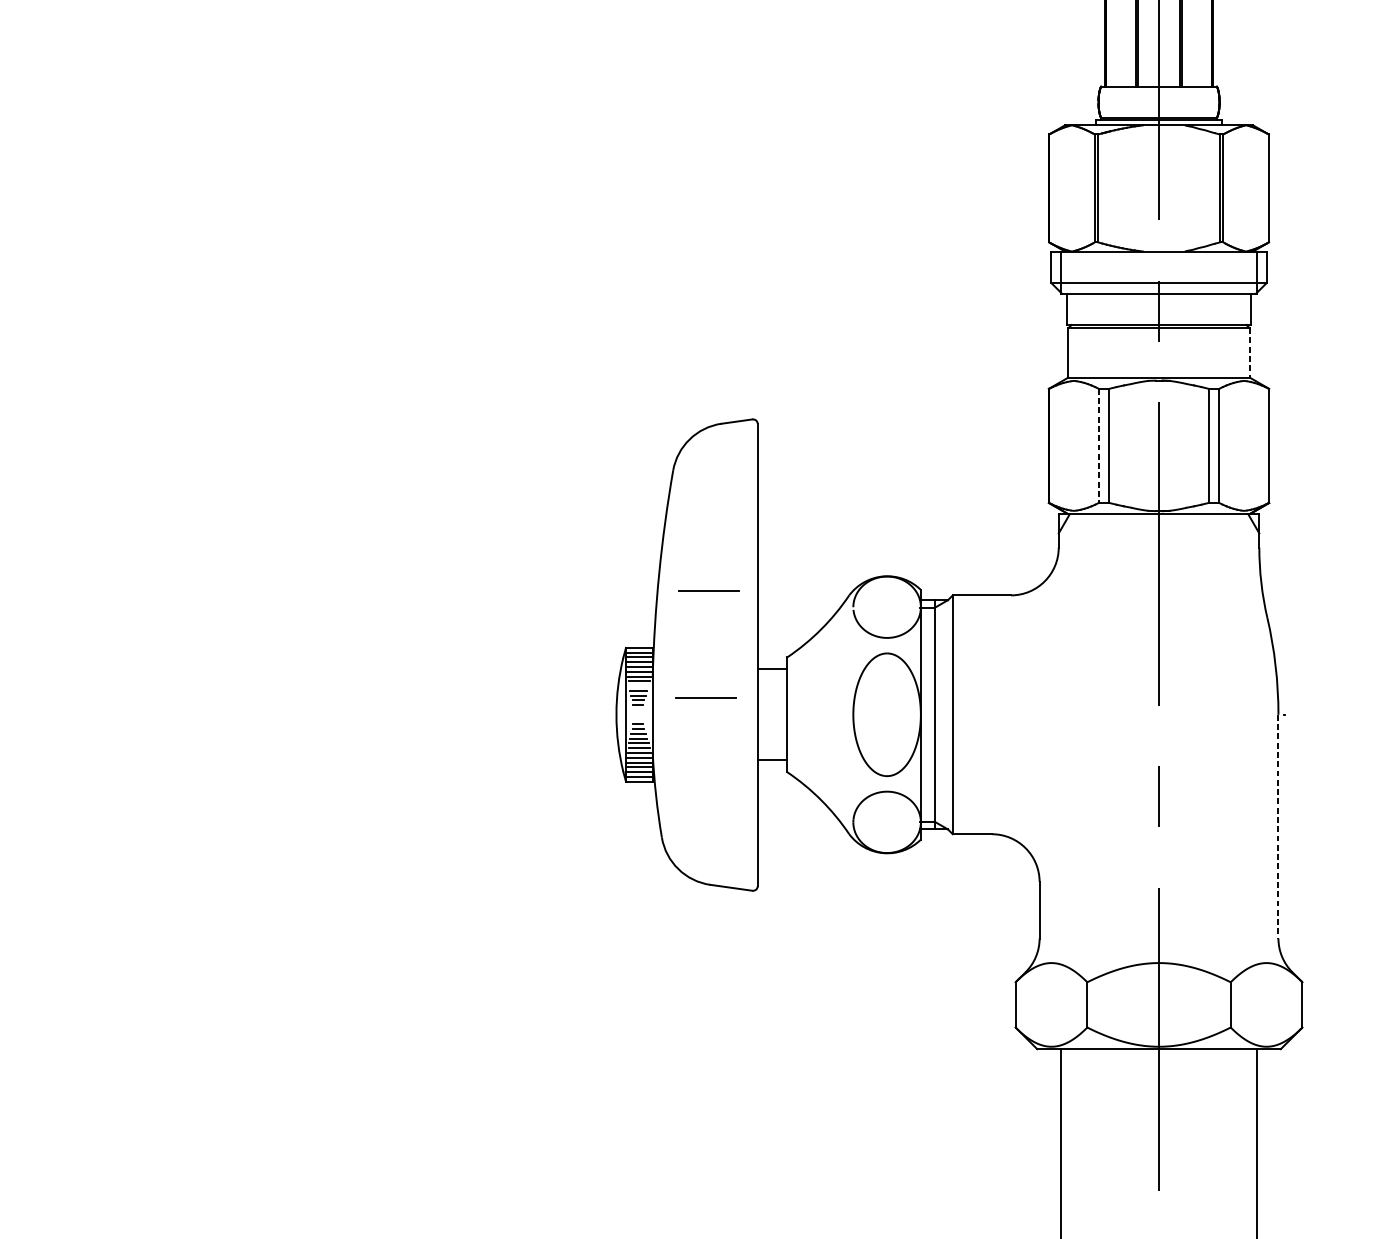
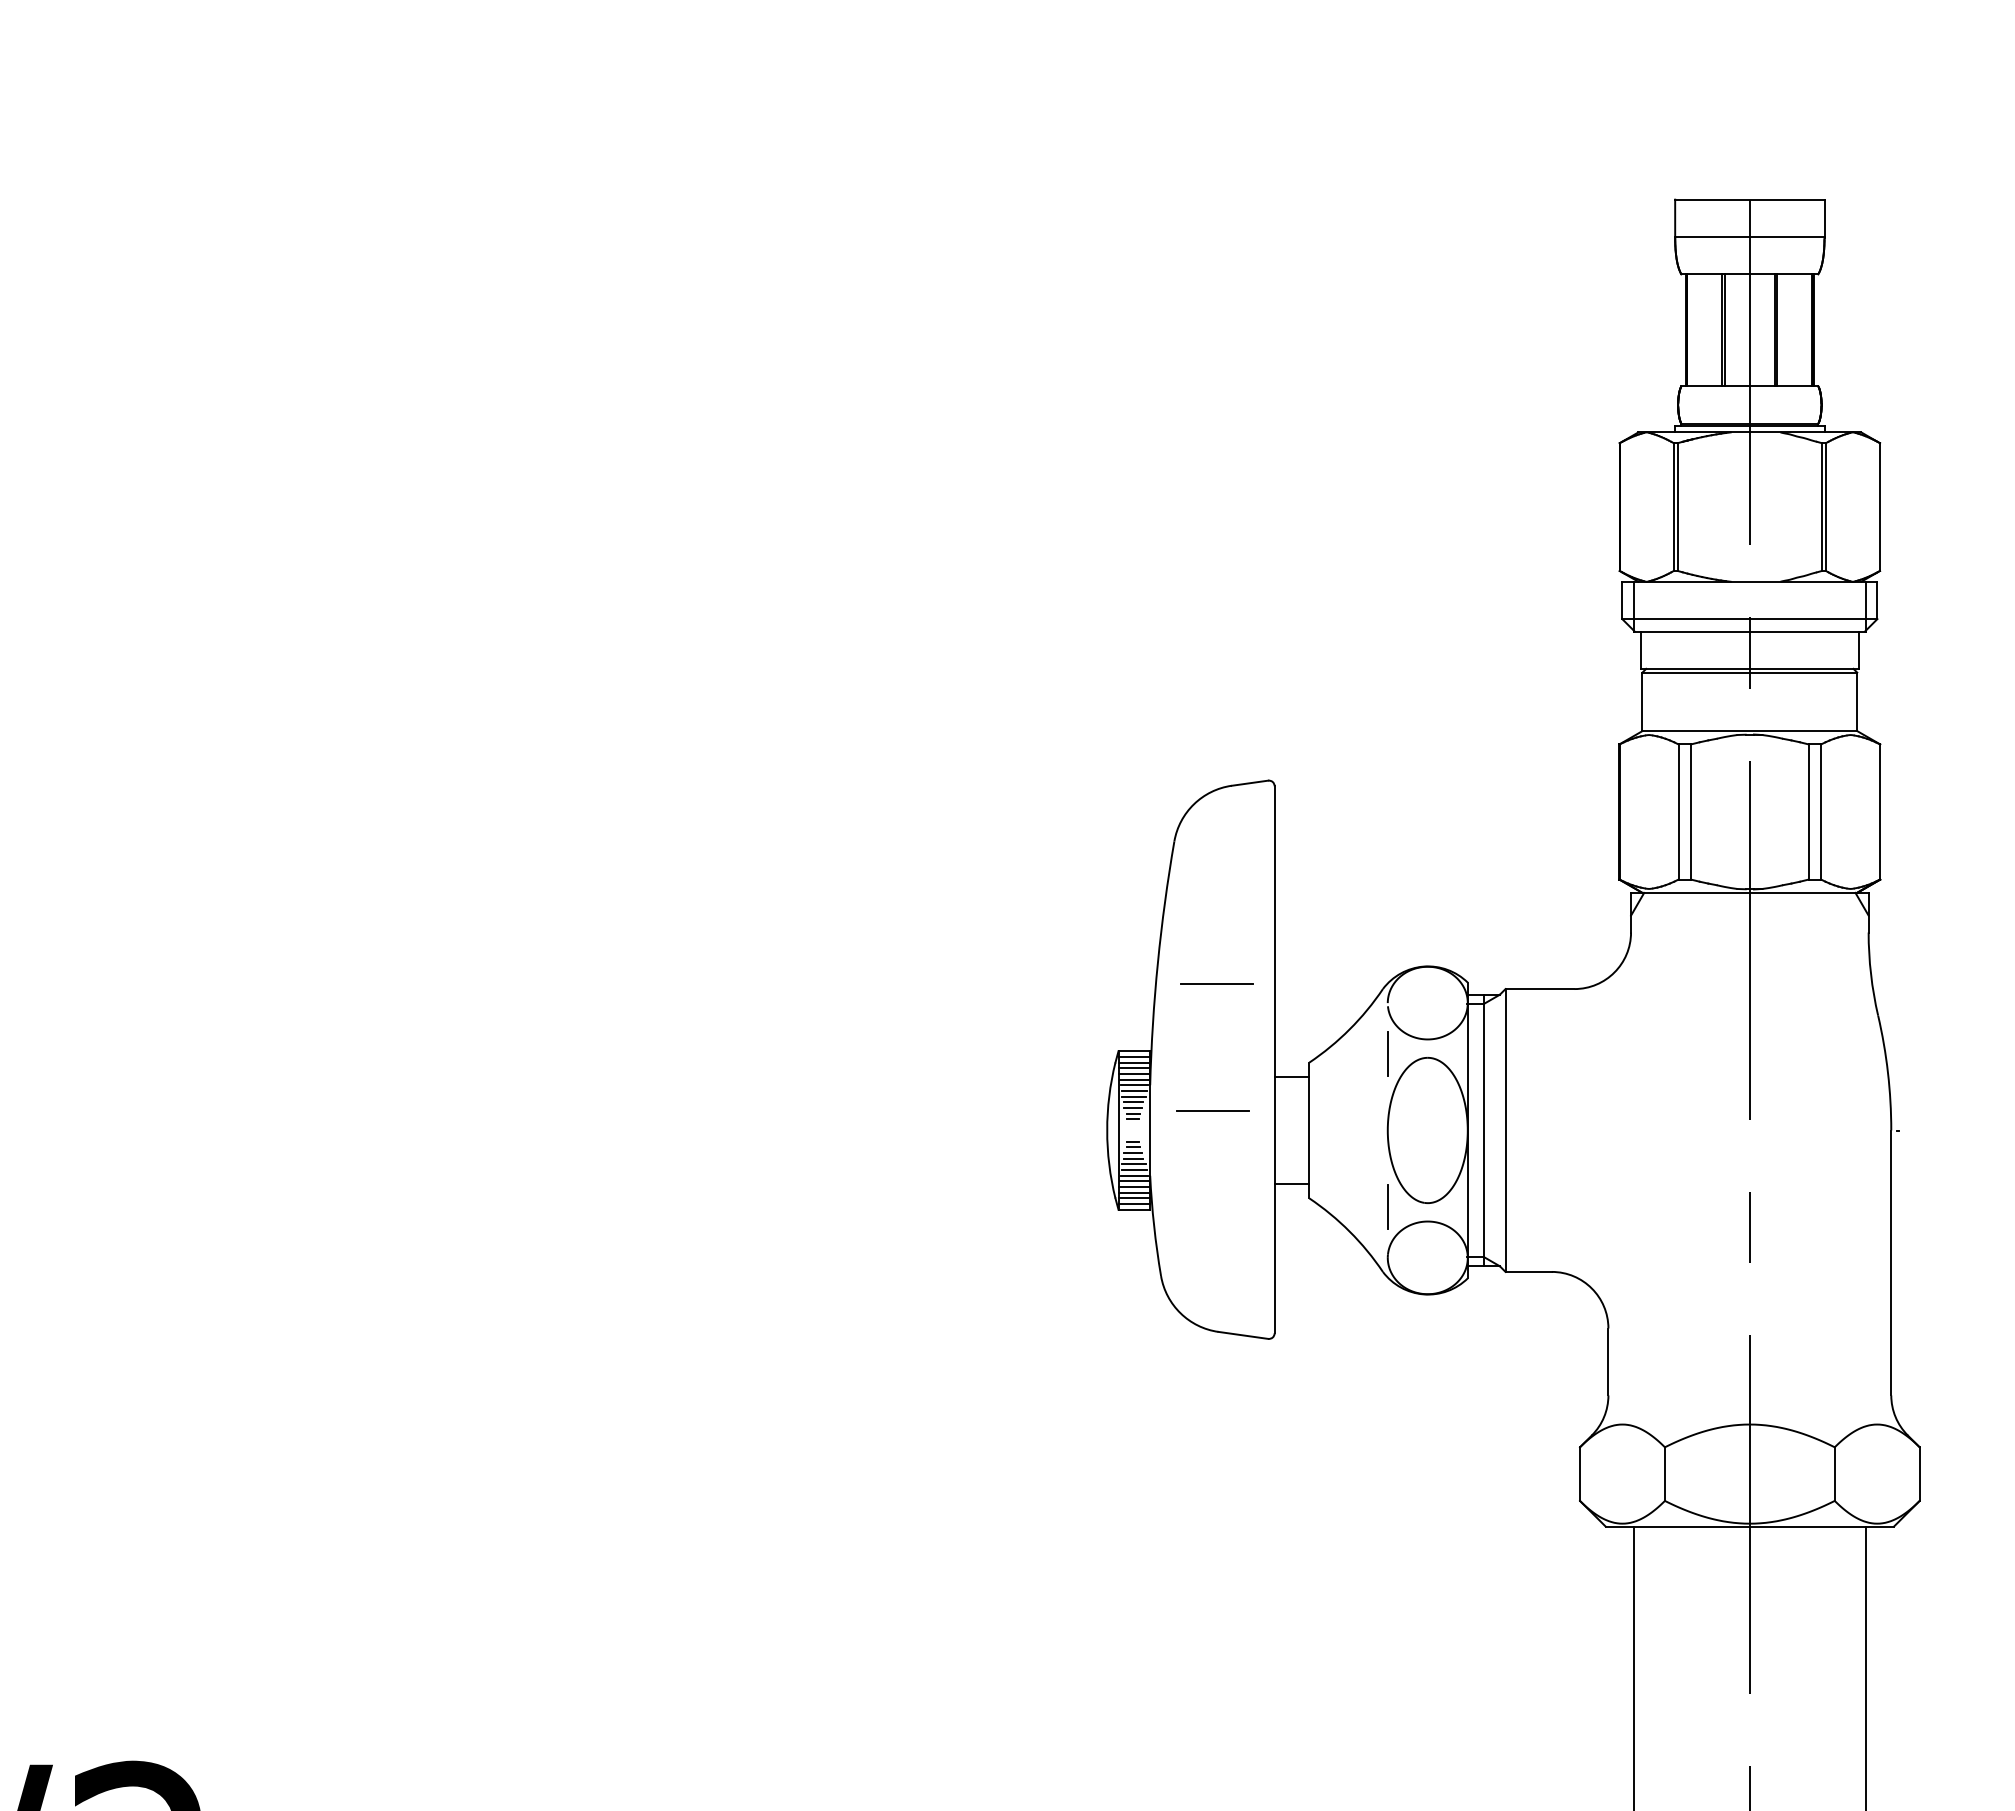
line: (1249, 353) -> (1857, 702), dashed -> solid
line: (1098, 446) -> (1678, 812), dashed -> solid
line: (853, 649) -> (1387, 1053), added
line: (638, 686) -> (1133, 1096), added
line: (853, 778) -> (1387, 1206), added
line: (1278, 827) -> (1891, 1263), dashed -> solid

